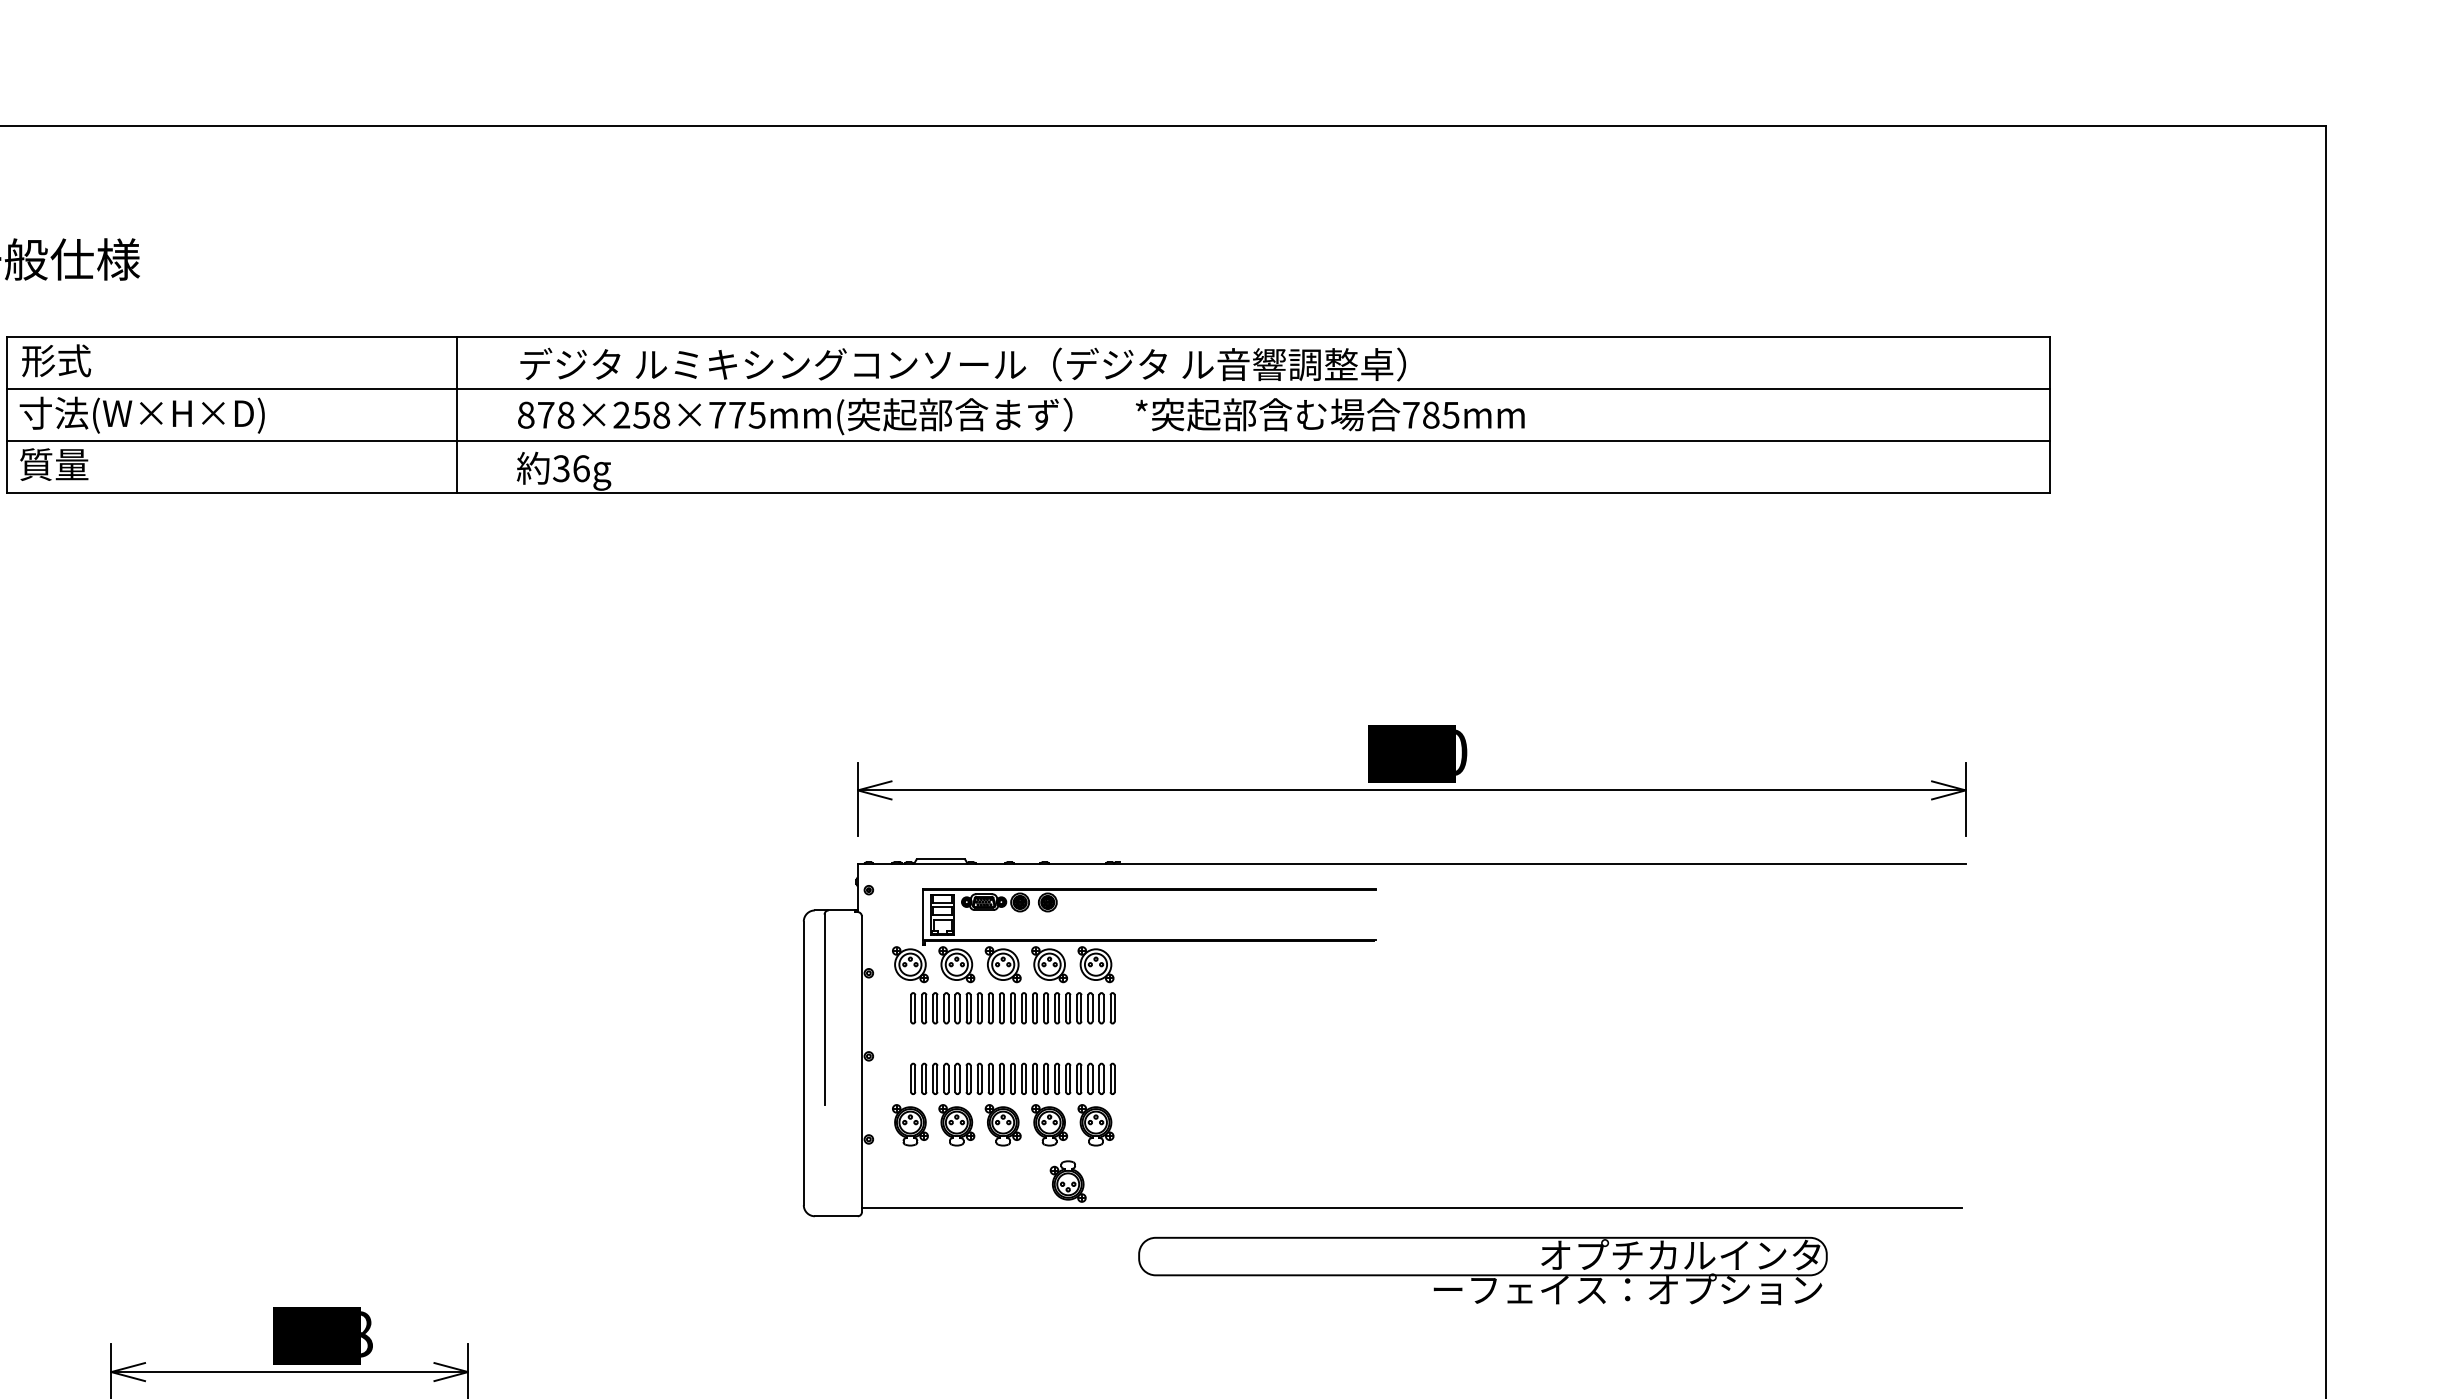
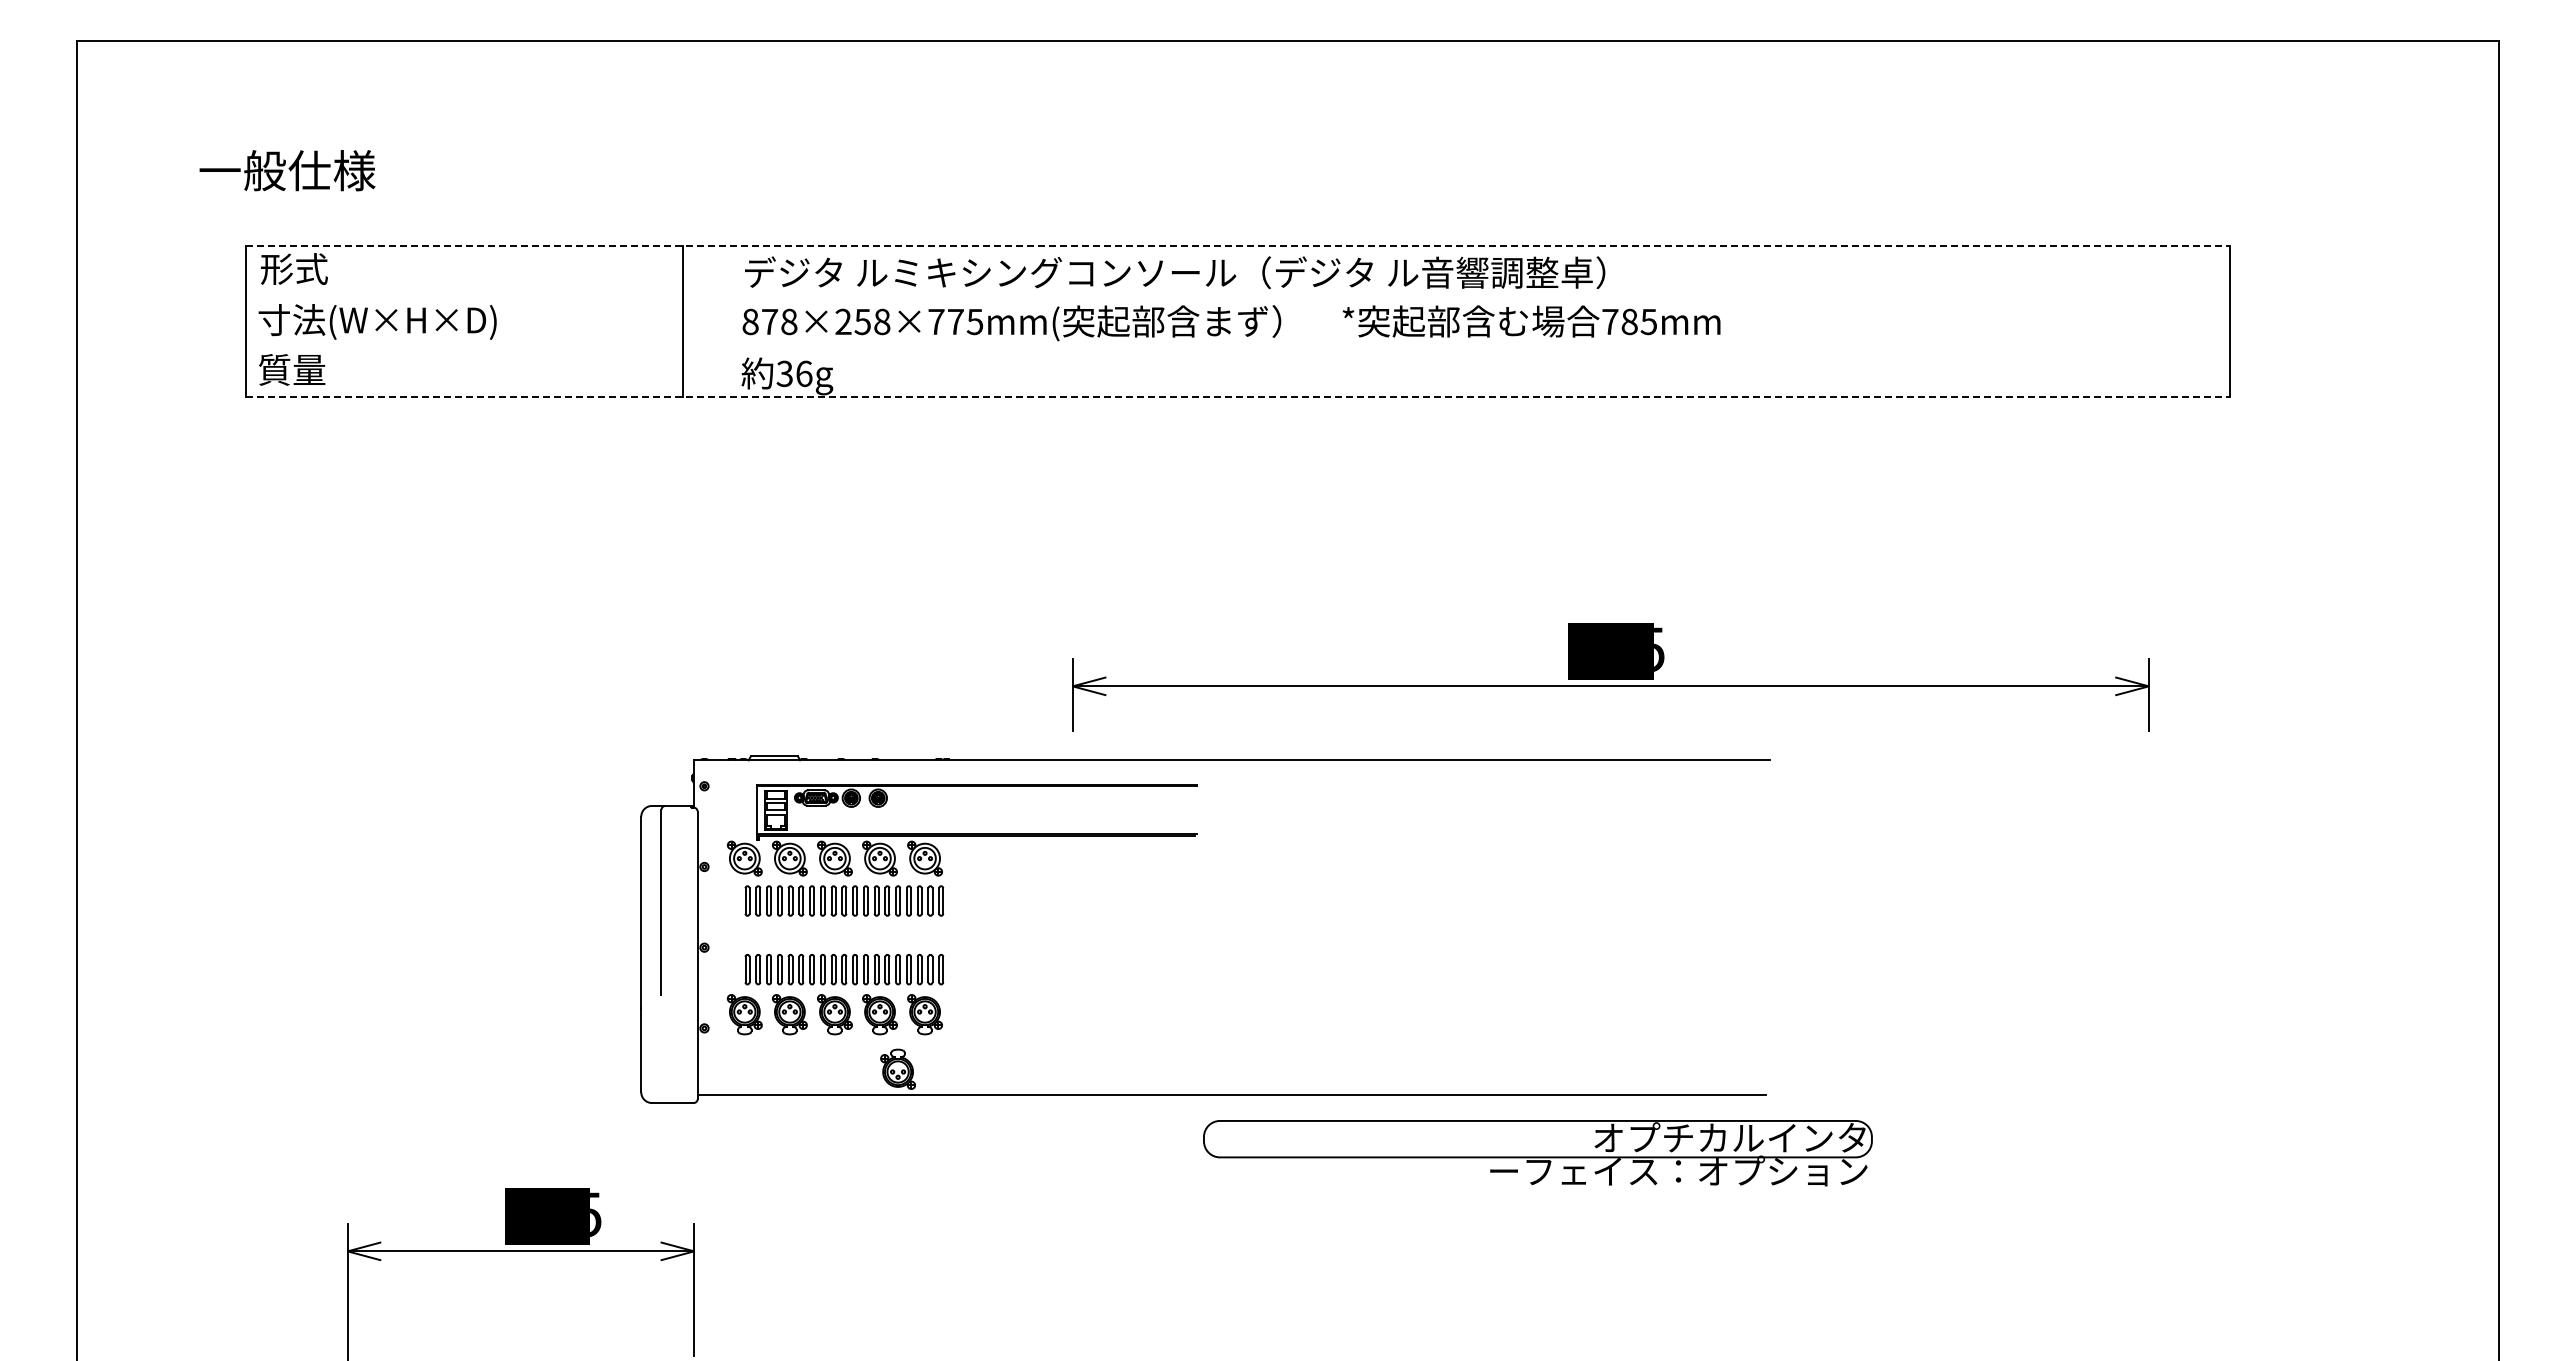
line: (1028, 336) -> (1238, 245), solid -> dashed
line: (1028, 389) -> (1238, 296), removed
line: (1028, 440) -> (1238, 346), removed
line: (1028, 493) -> (1238, 397), solid -> dashed
text: (1461, 752) -> (1659, 649), 800 -> 475
part: (1374, 941) -> (1195, 836), moved
part: (1482, 1271) -> (1537, 1153), moved
text: (366, 1334) -> (595, 1214), 258 -> 255

